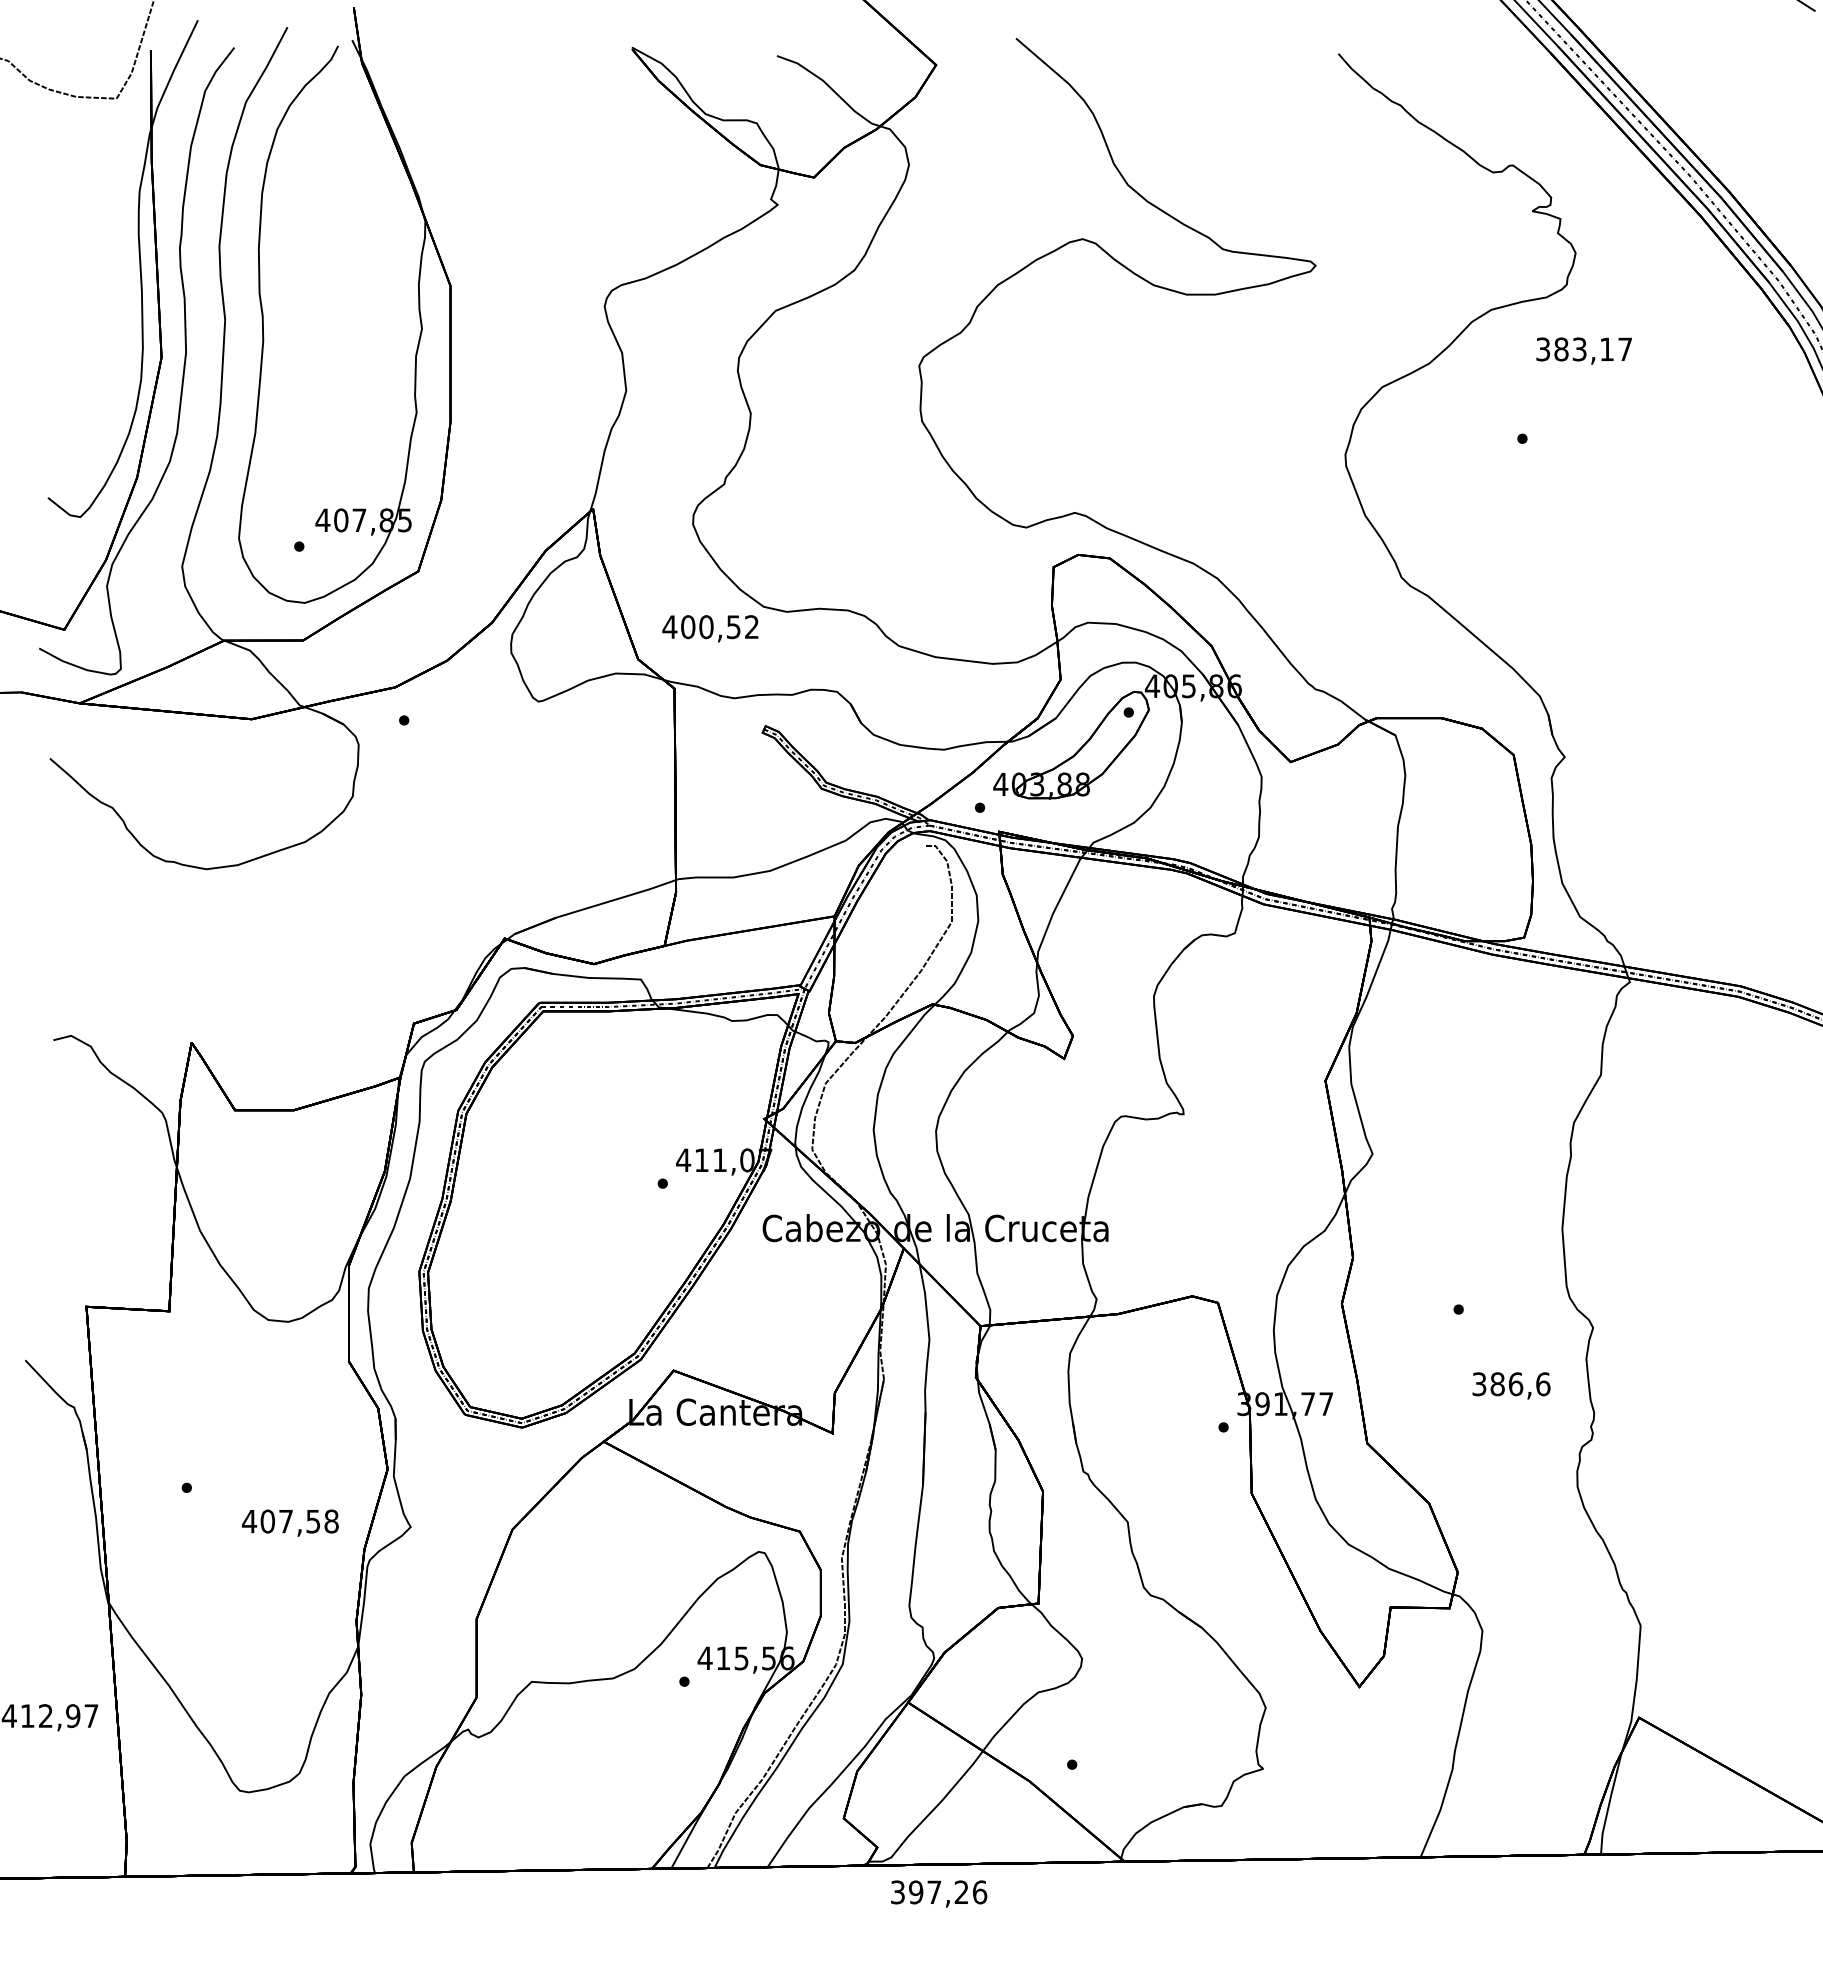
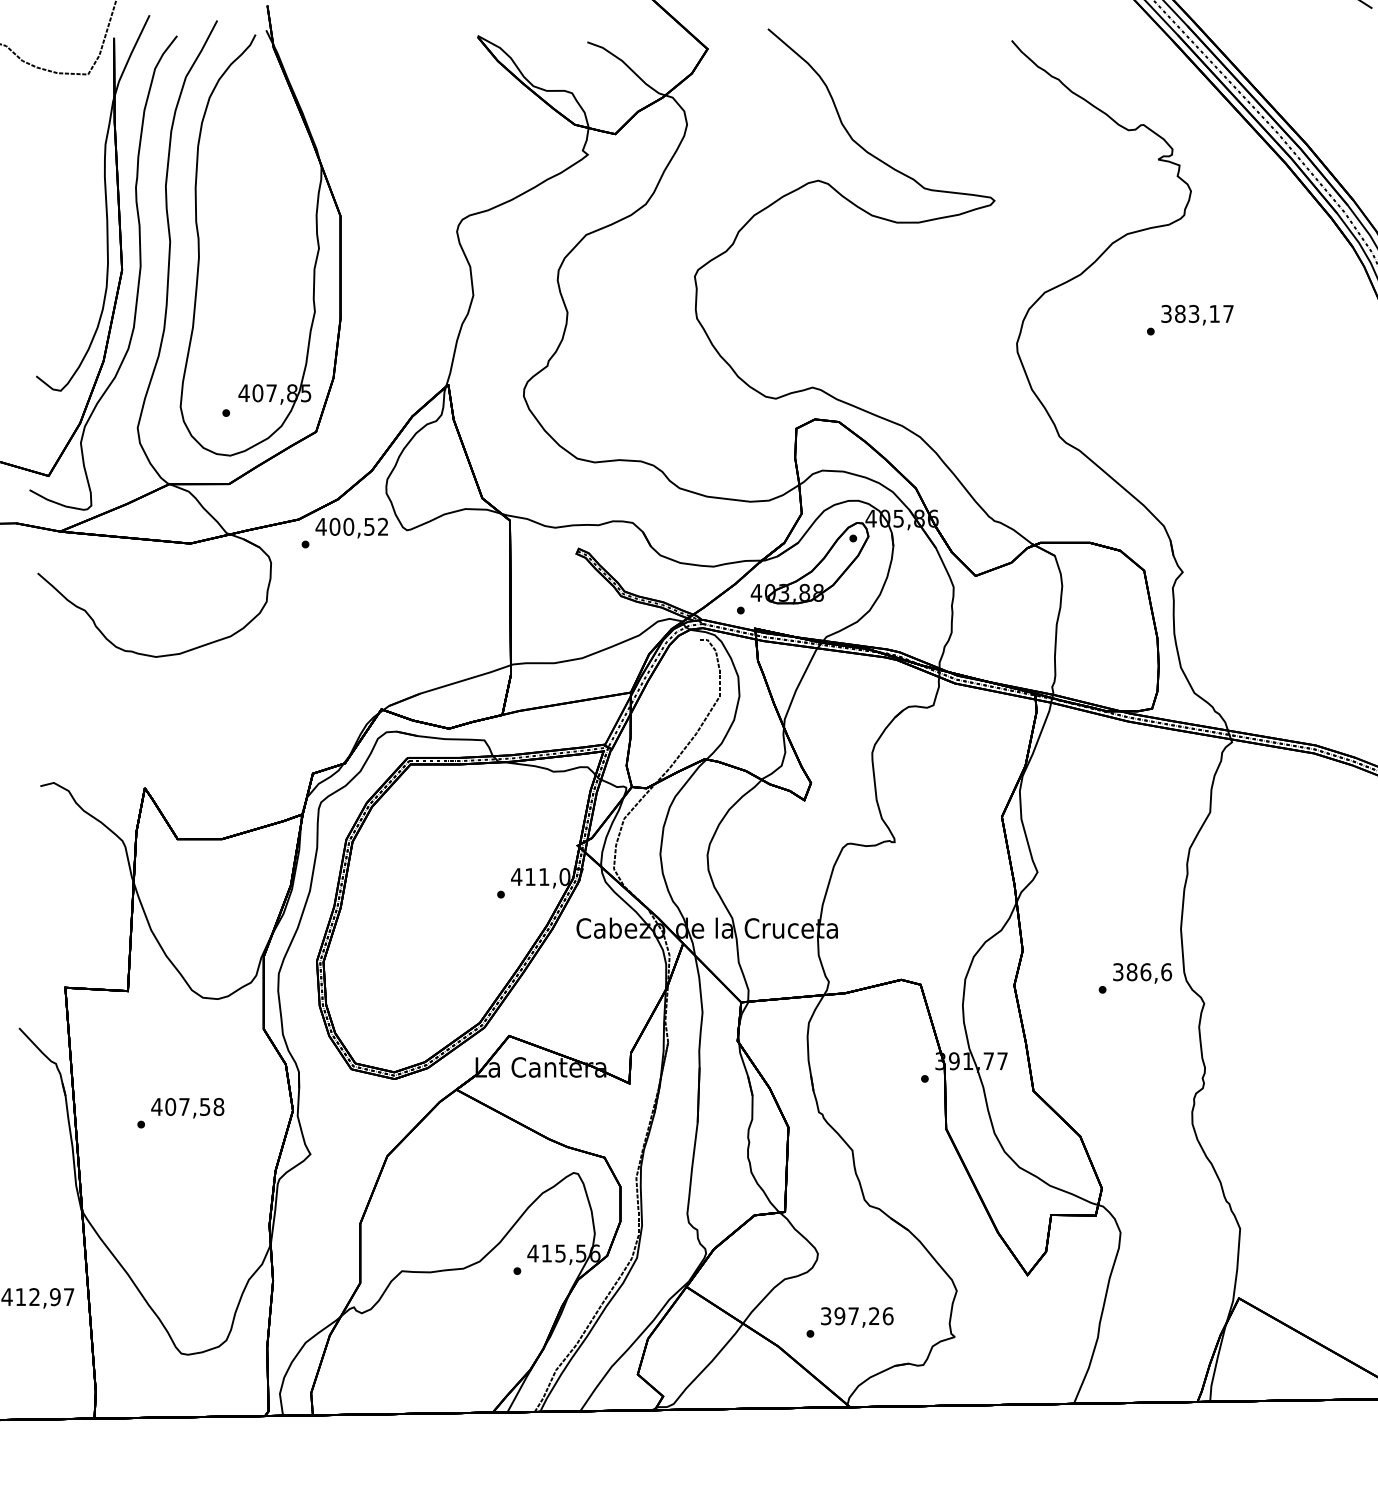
text: (1583, 350) -> (1196, 314), moved
text: (710, 628) -> (351, 527), moved
text: (1511, 1385) -> (1142, 973), moved
text: (290, 1522) -> (187, 1107), moved
text: (939, 1893) -> (857, 1317), moved

